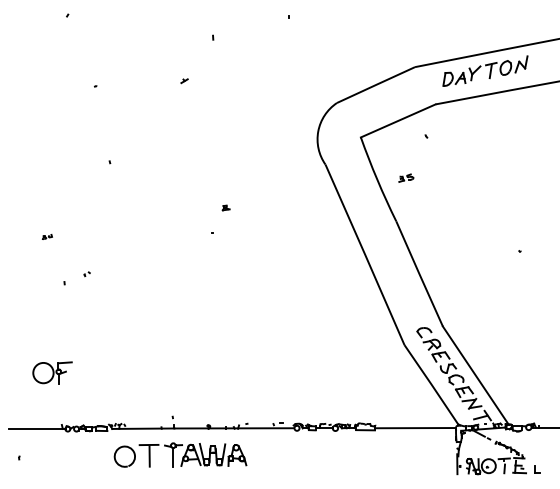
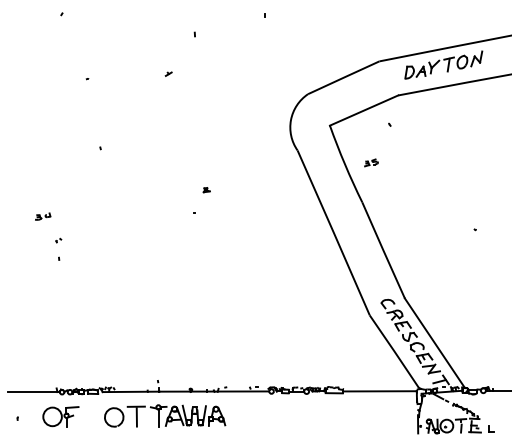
part: (47, 236) -> (43, 216), size x1.67
part: (86, 274) -> (58, 240), moved
part: (52, 372) -> (60, 416), moved

